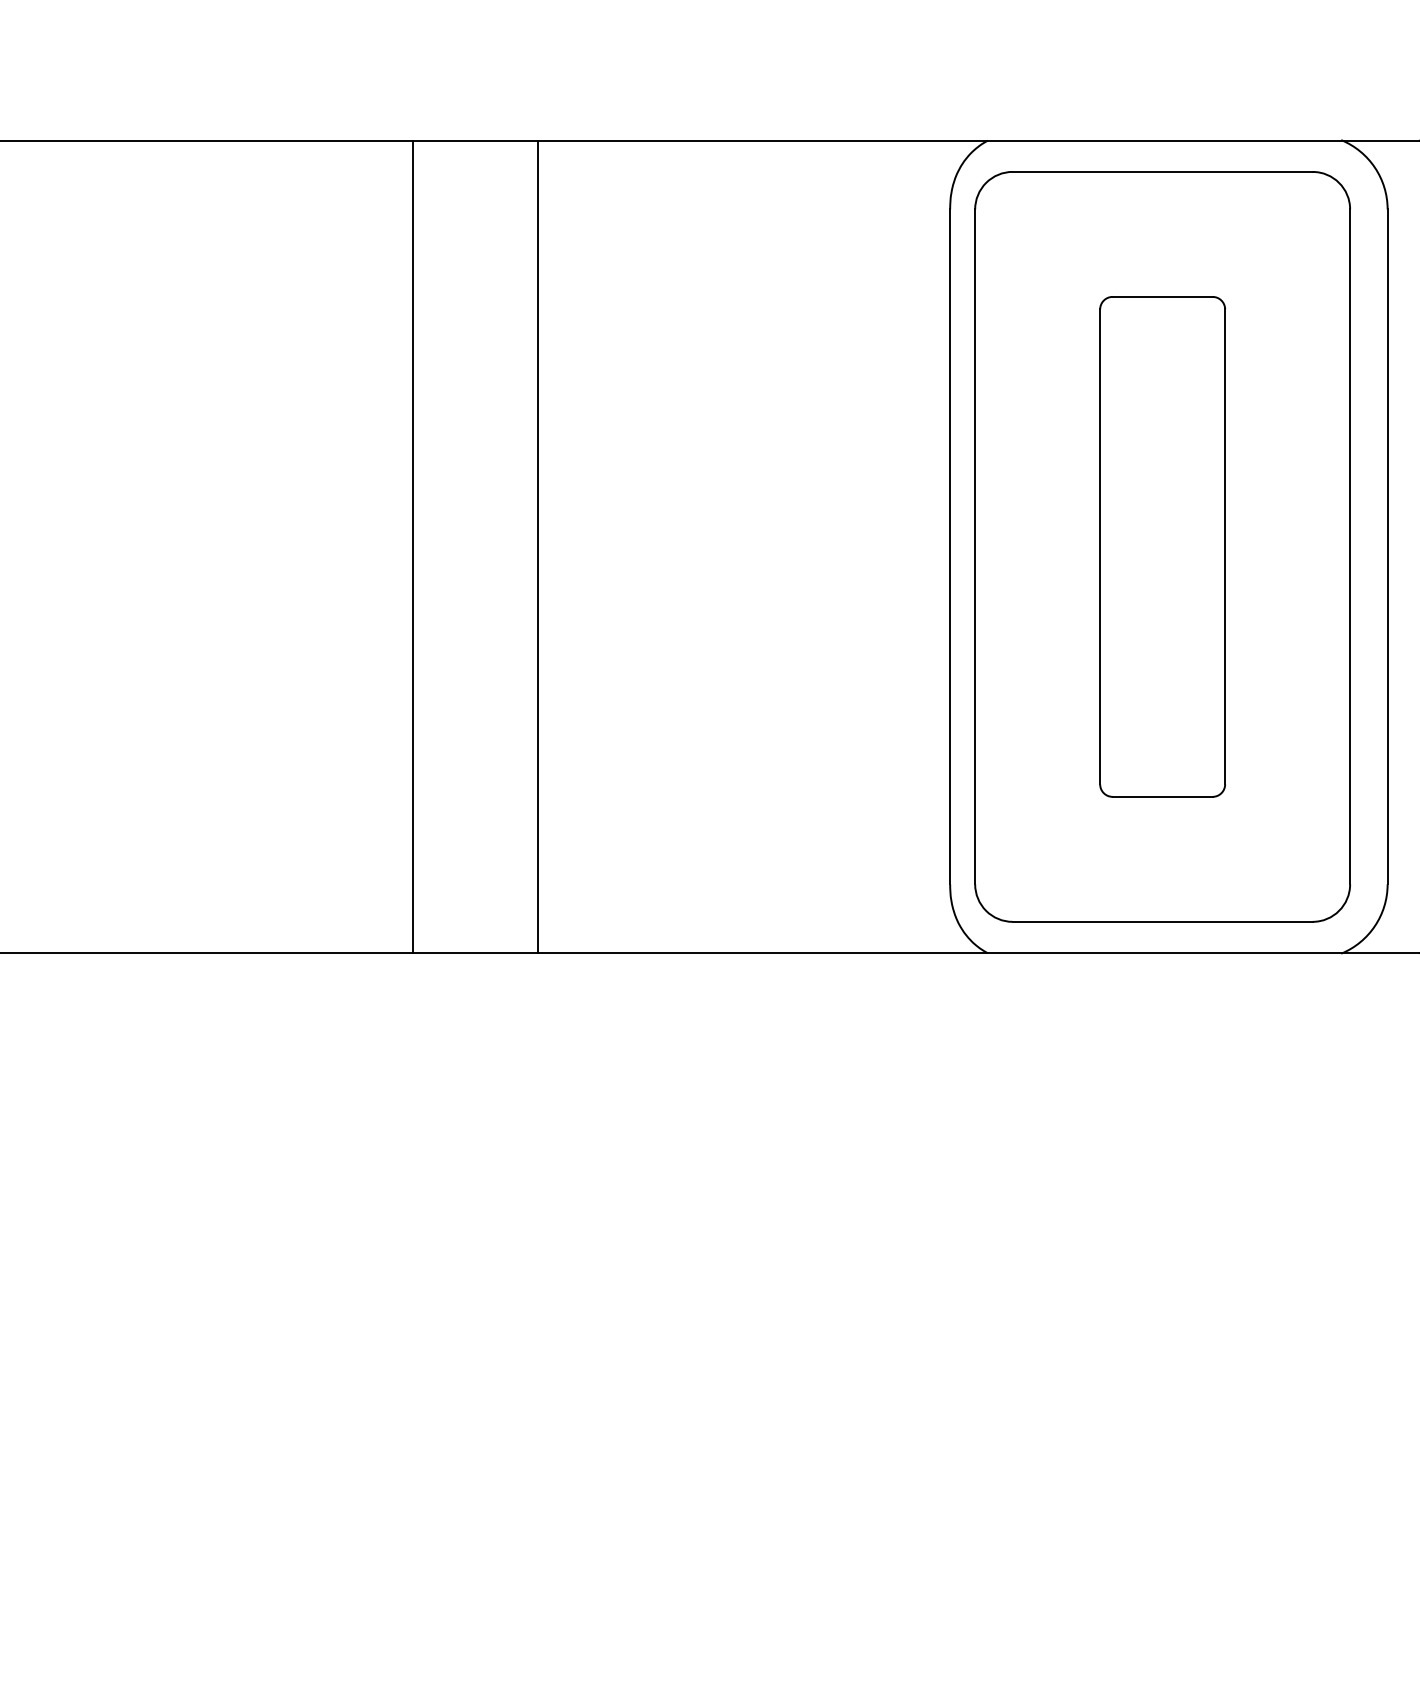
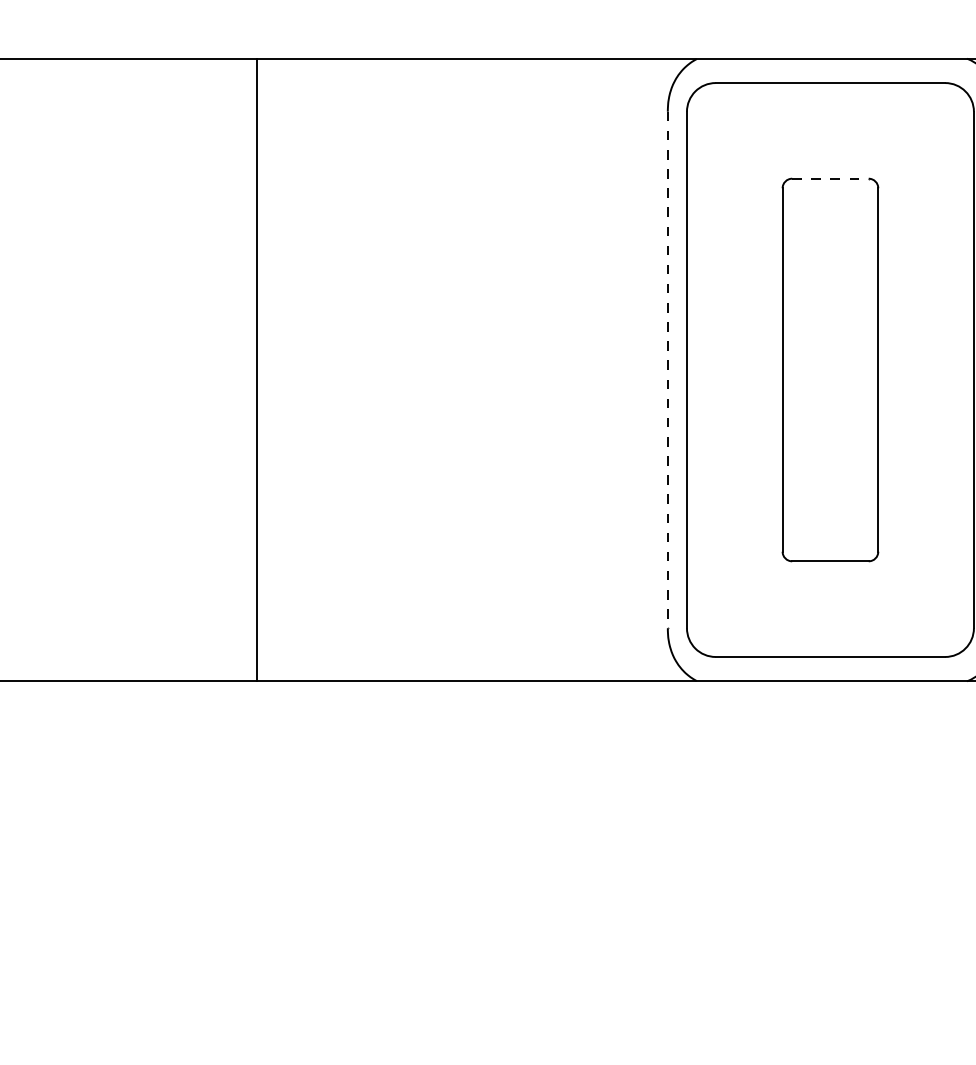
line: (1162, 296) -> (830, 178), solid -> dashed
line: (537, 546) -> (352, 369), removed
line: (950, 547) -> (668, 370), solid -> dashed

